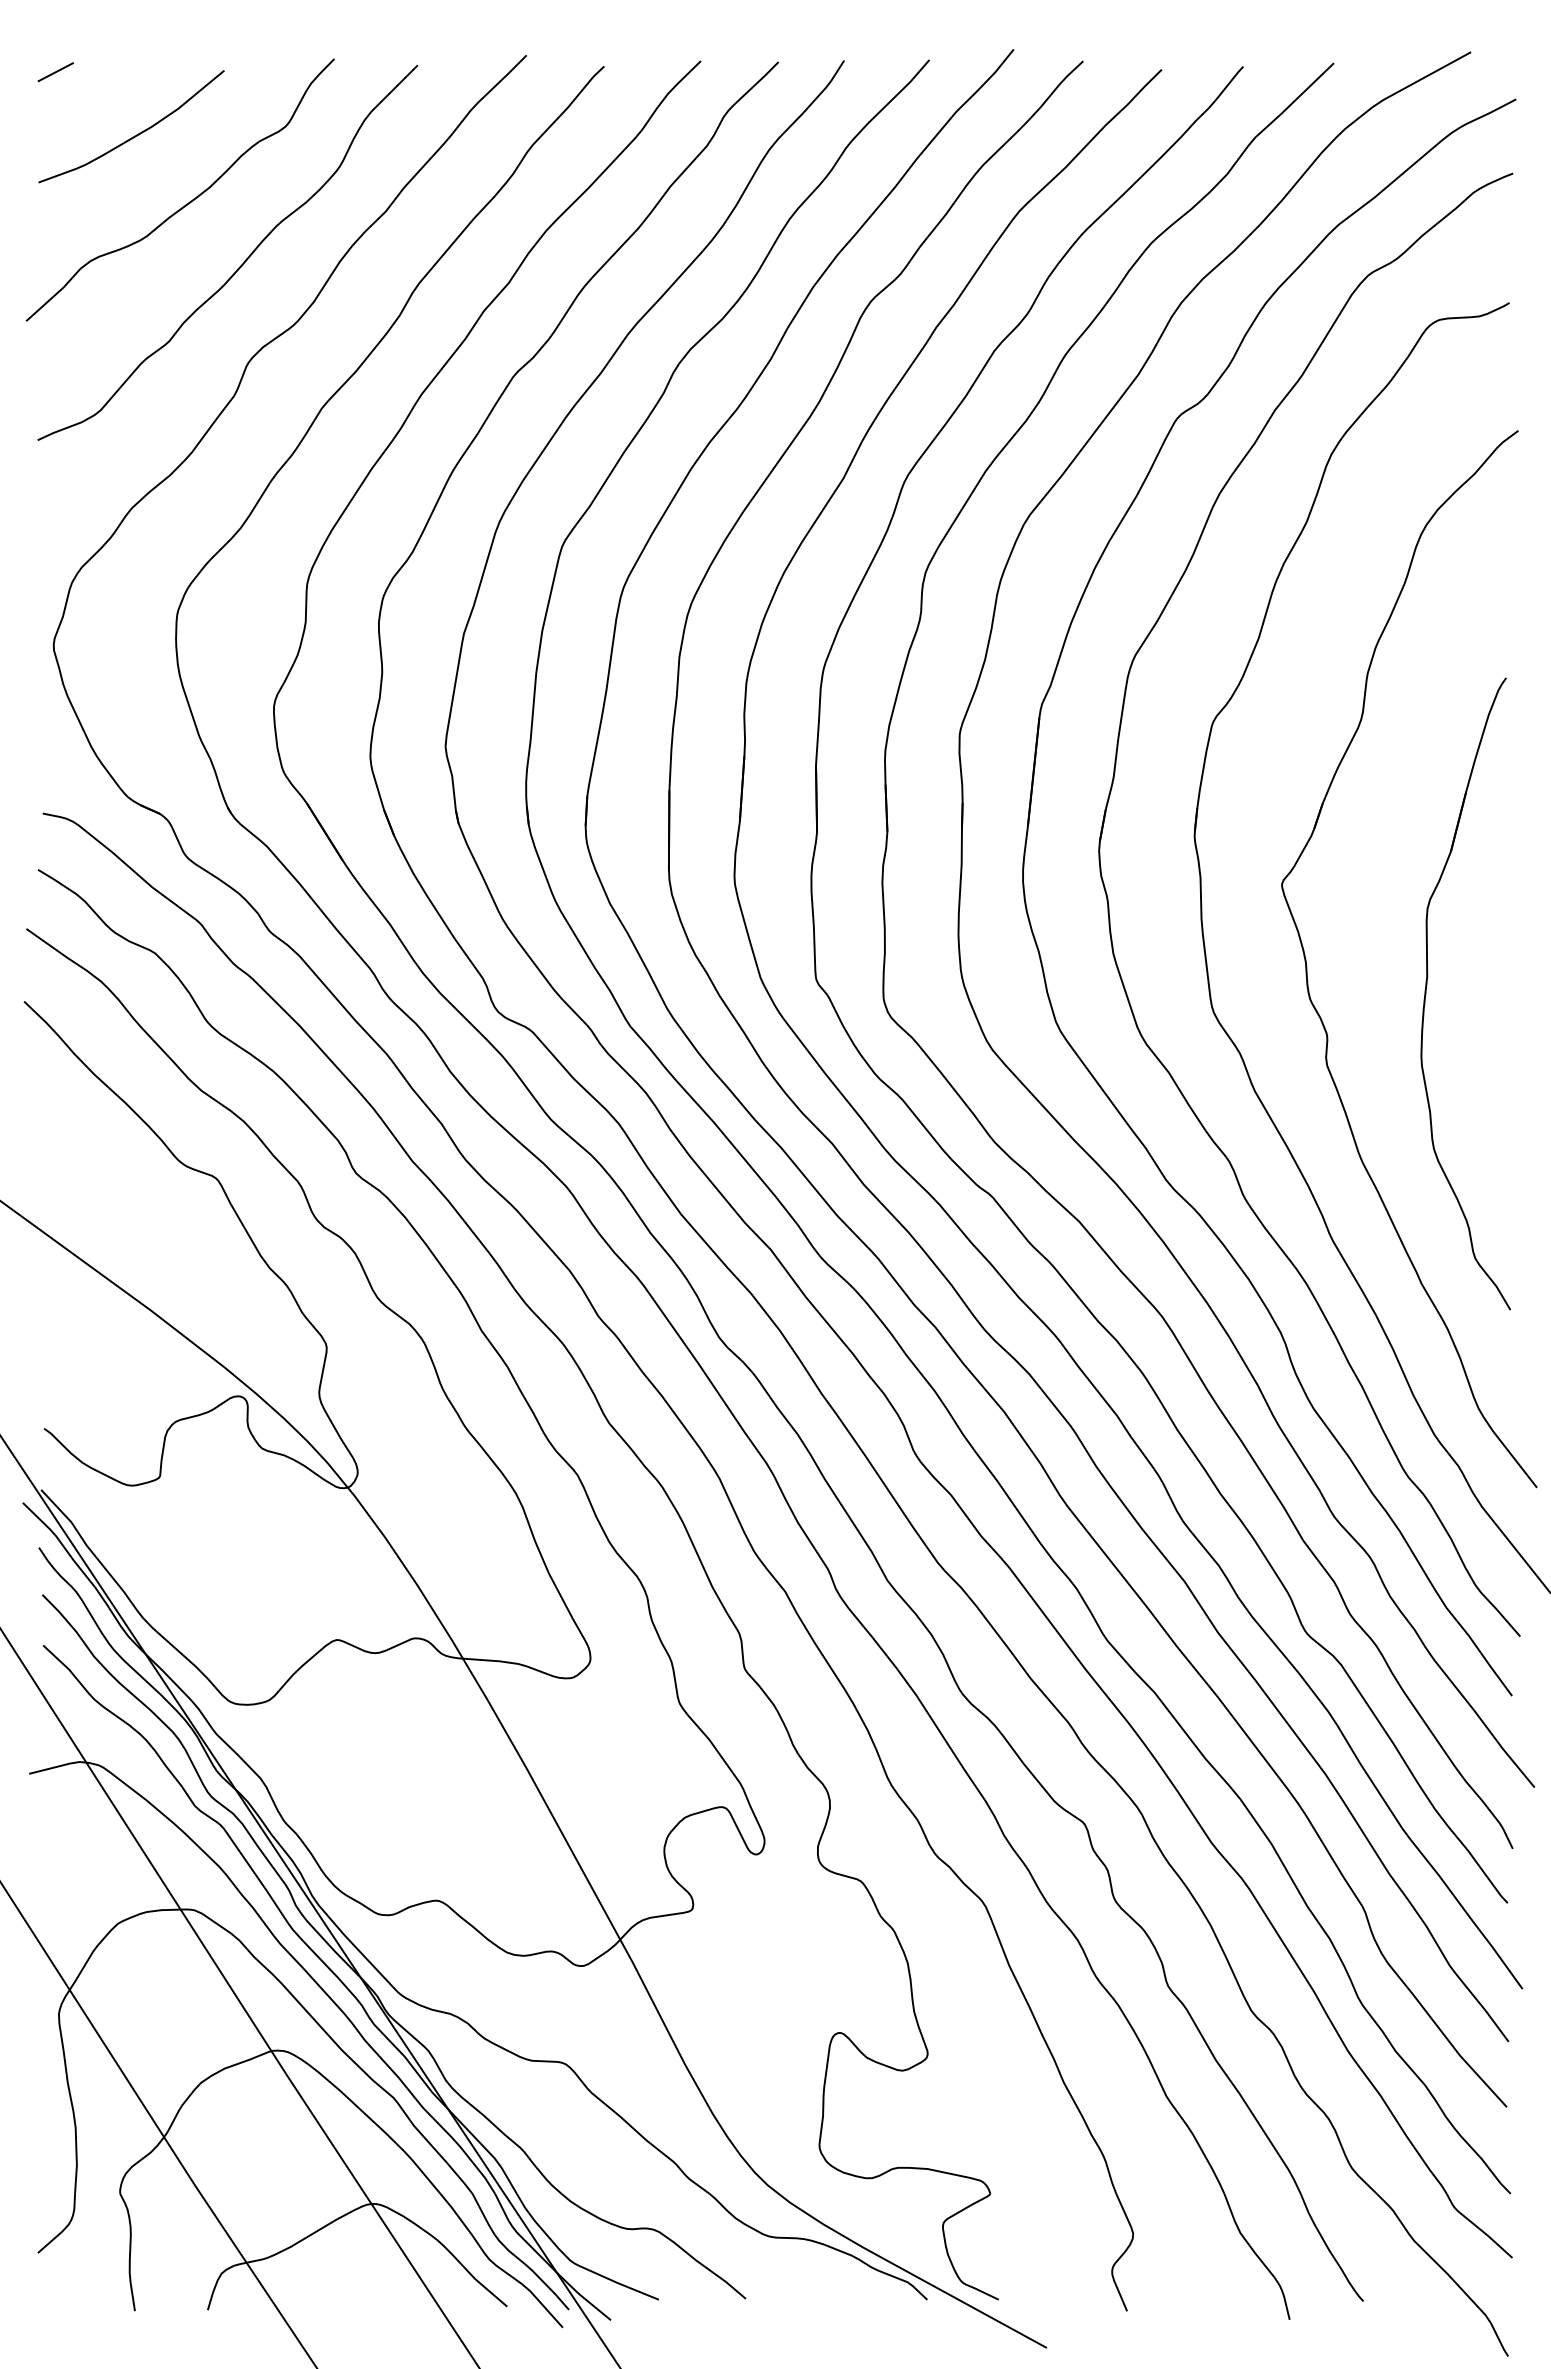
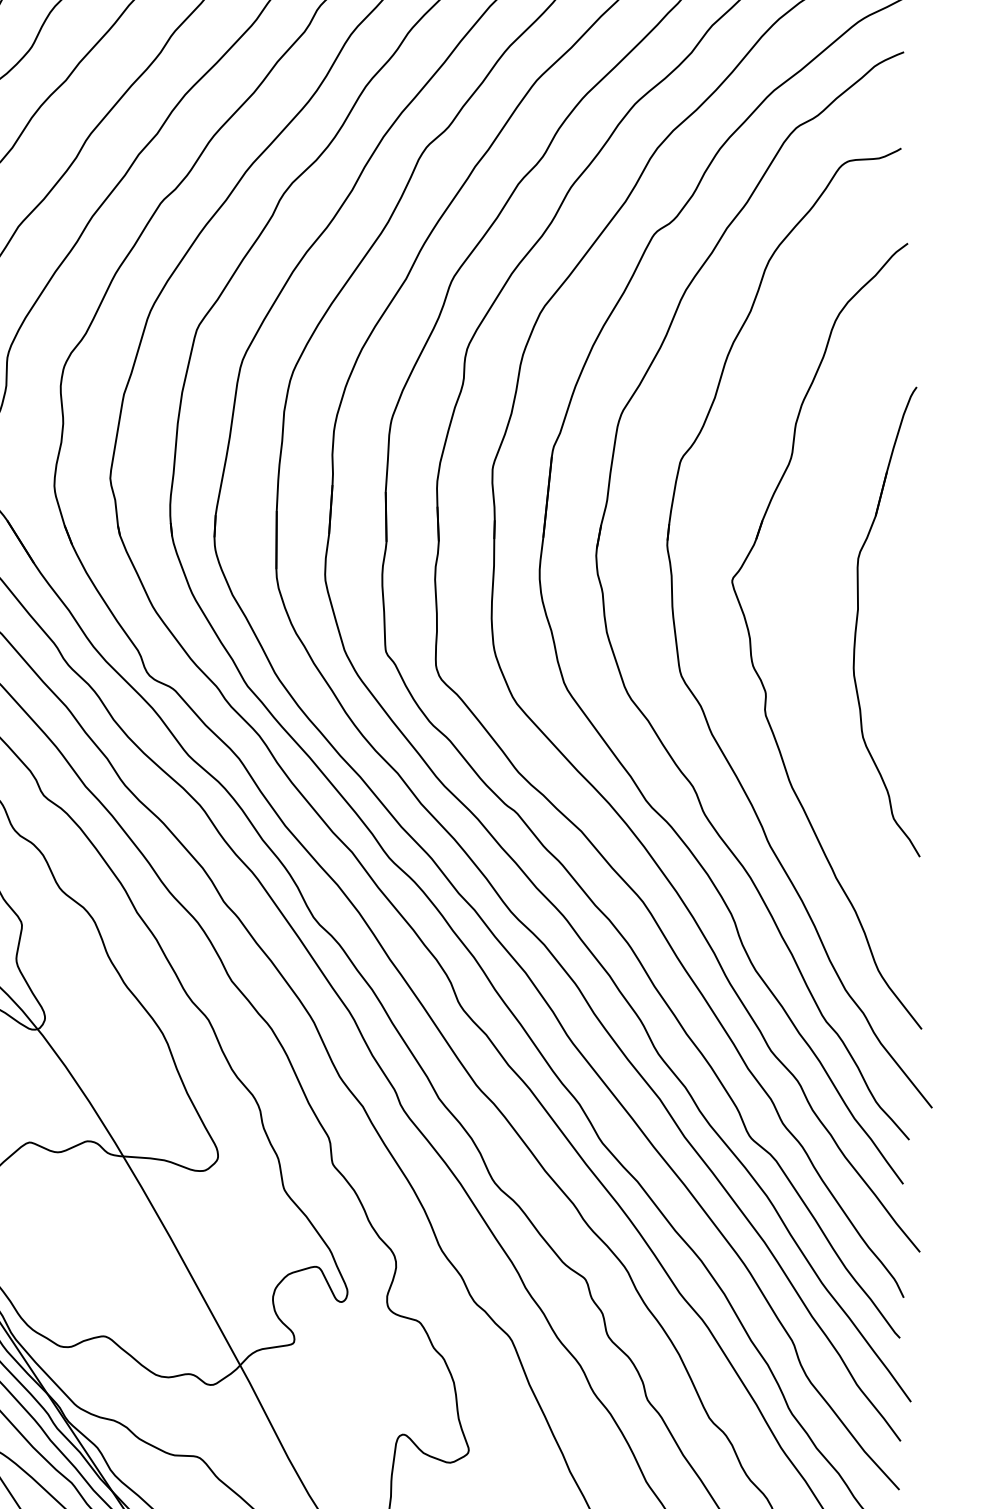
part: (1427, 986) -> (858, 616), moved

